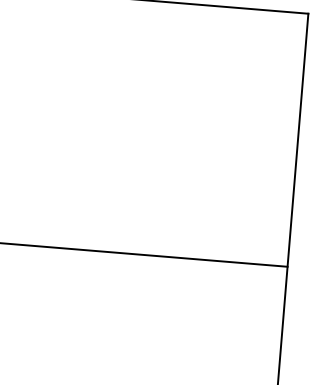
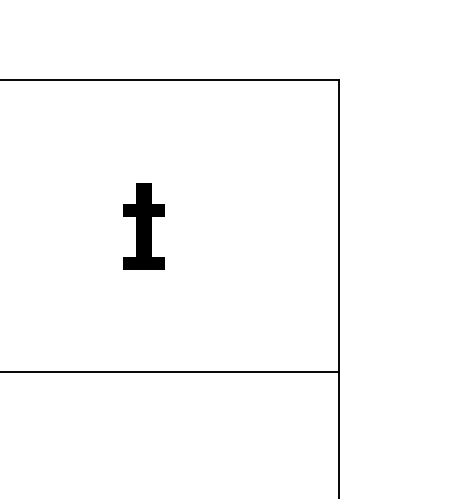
part: (128, 126) -> (143, 226), added

